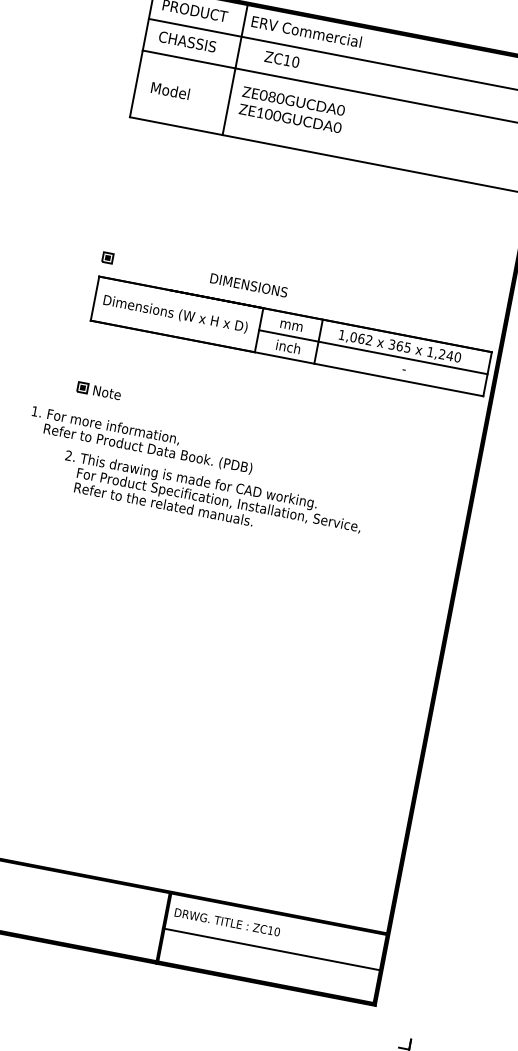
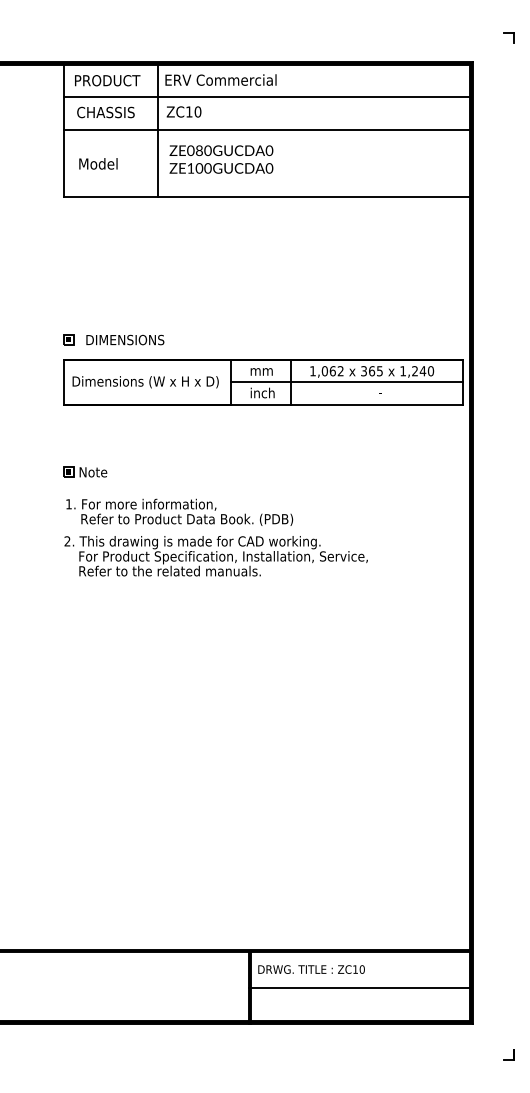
text: (281, 58) -> (183, 111), moved
text: (249, 284) -> (125, 339), moved
text: (142, 439) -> (179, 511), moved

